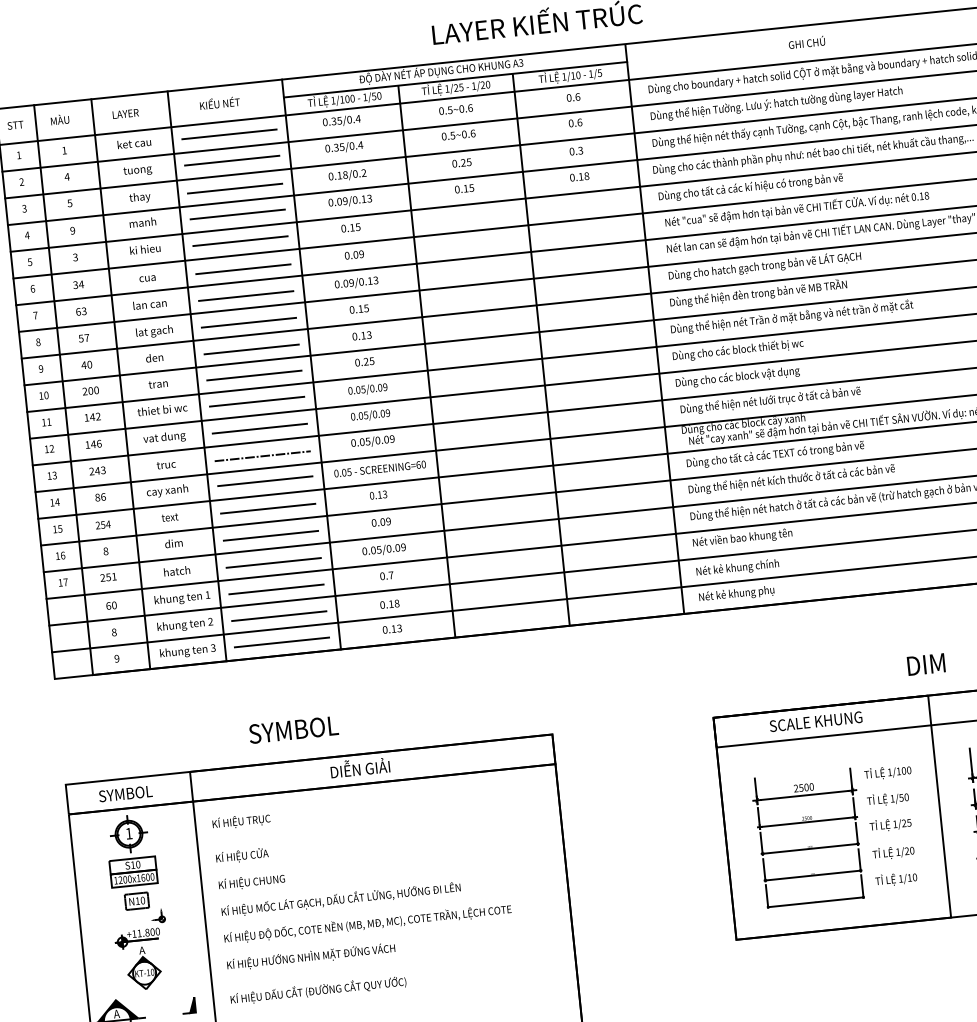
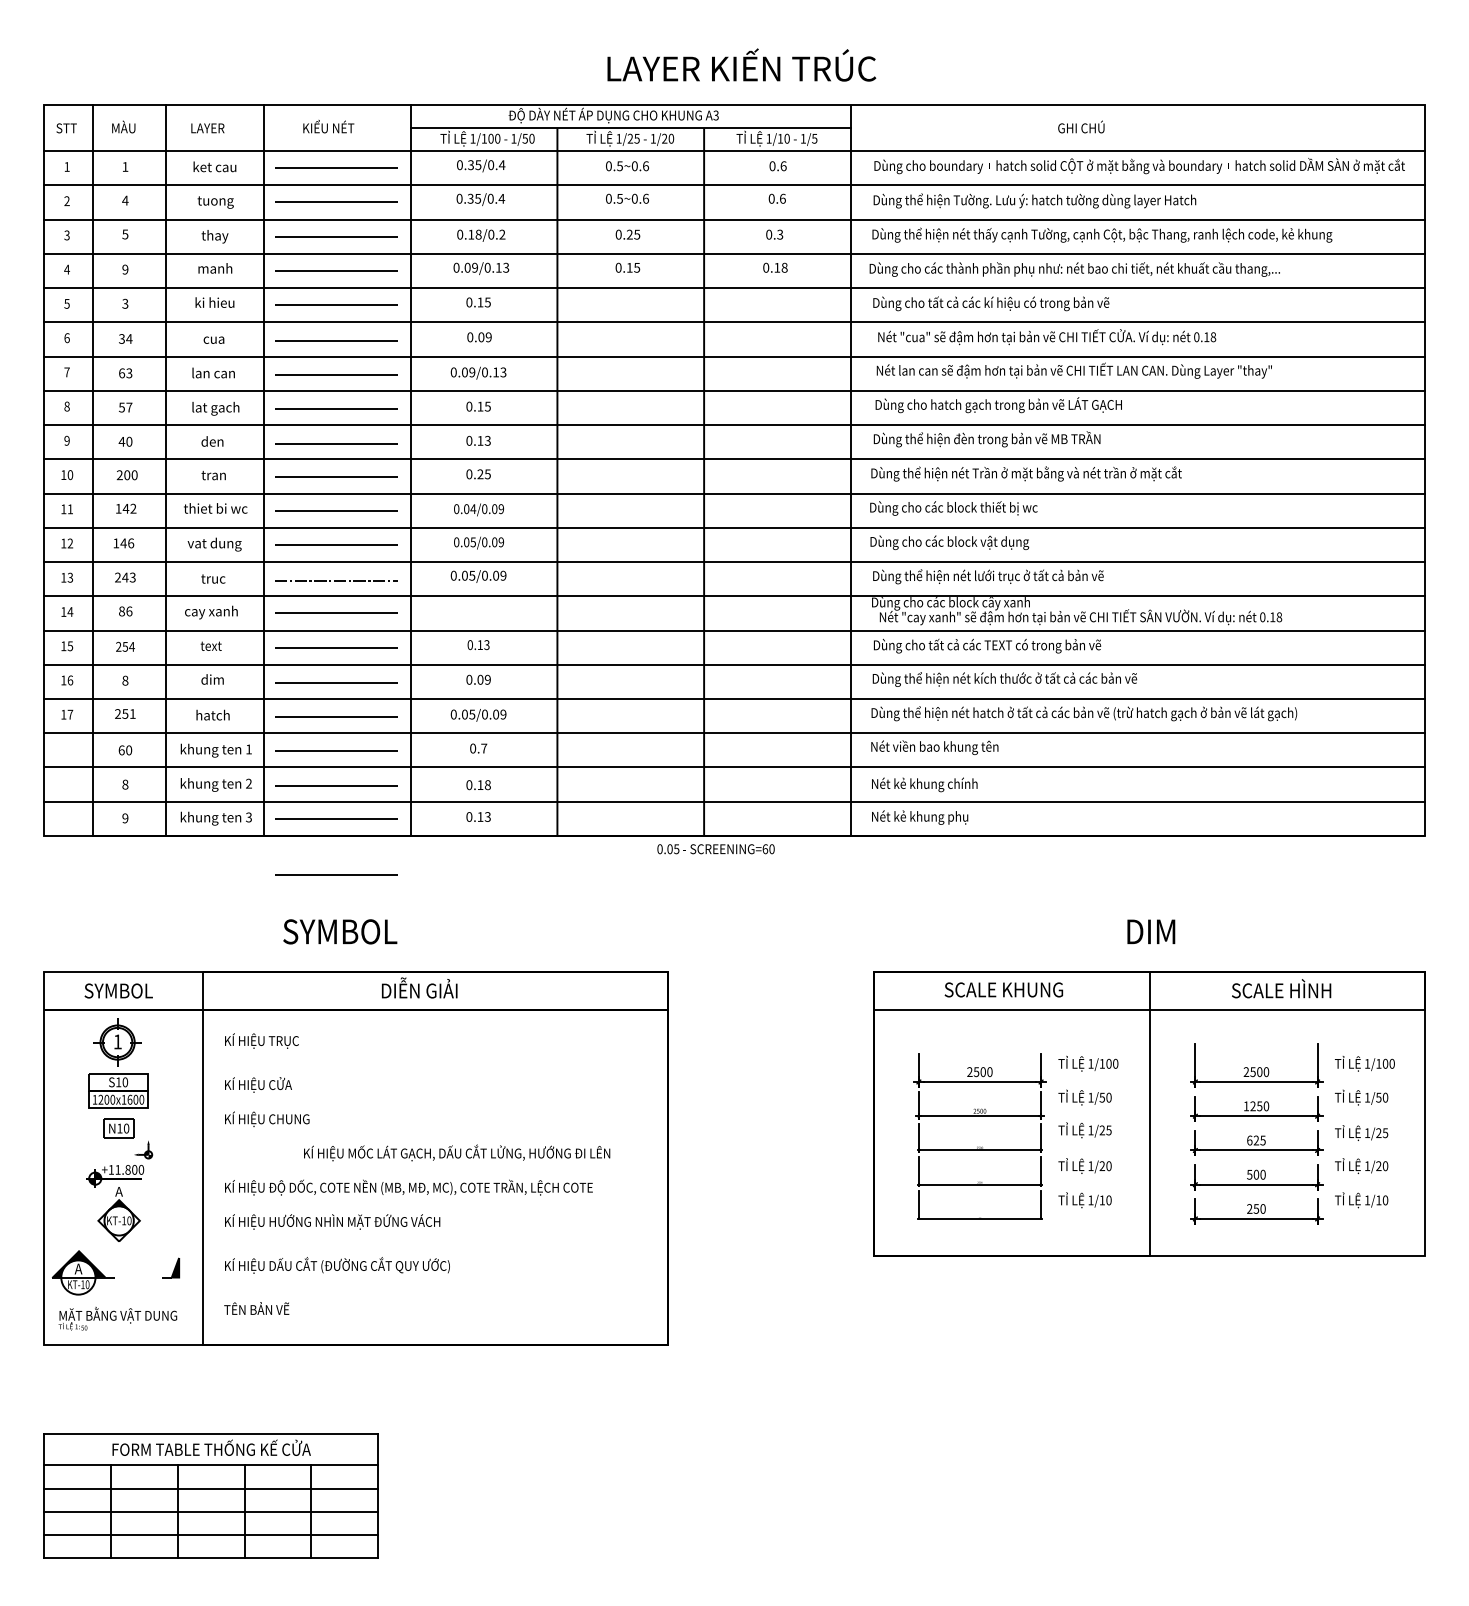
text: (363, 389) -> (473, 509), 0.05/0.09 -> 0.04/0.09
text: (379, 469) -> (715, 849), moved
line: (286, 685) -> (336, 874), added
text: (341, 898) -> (457, 1152), moved

